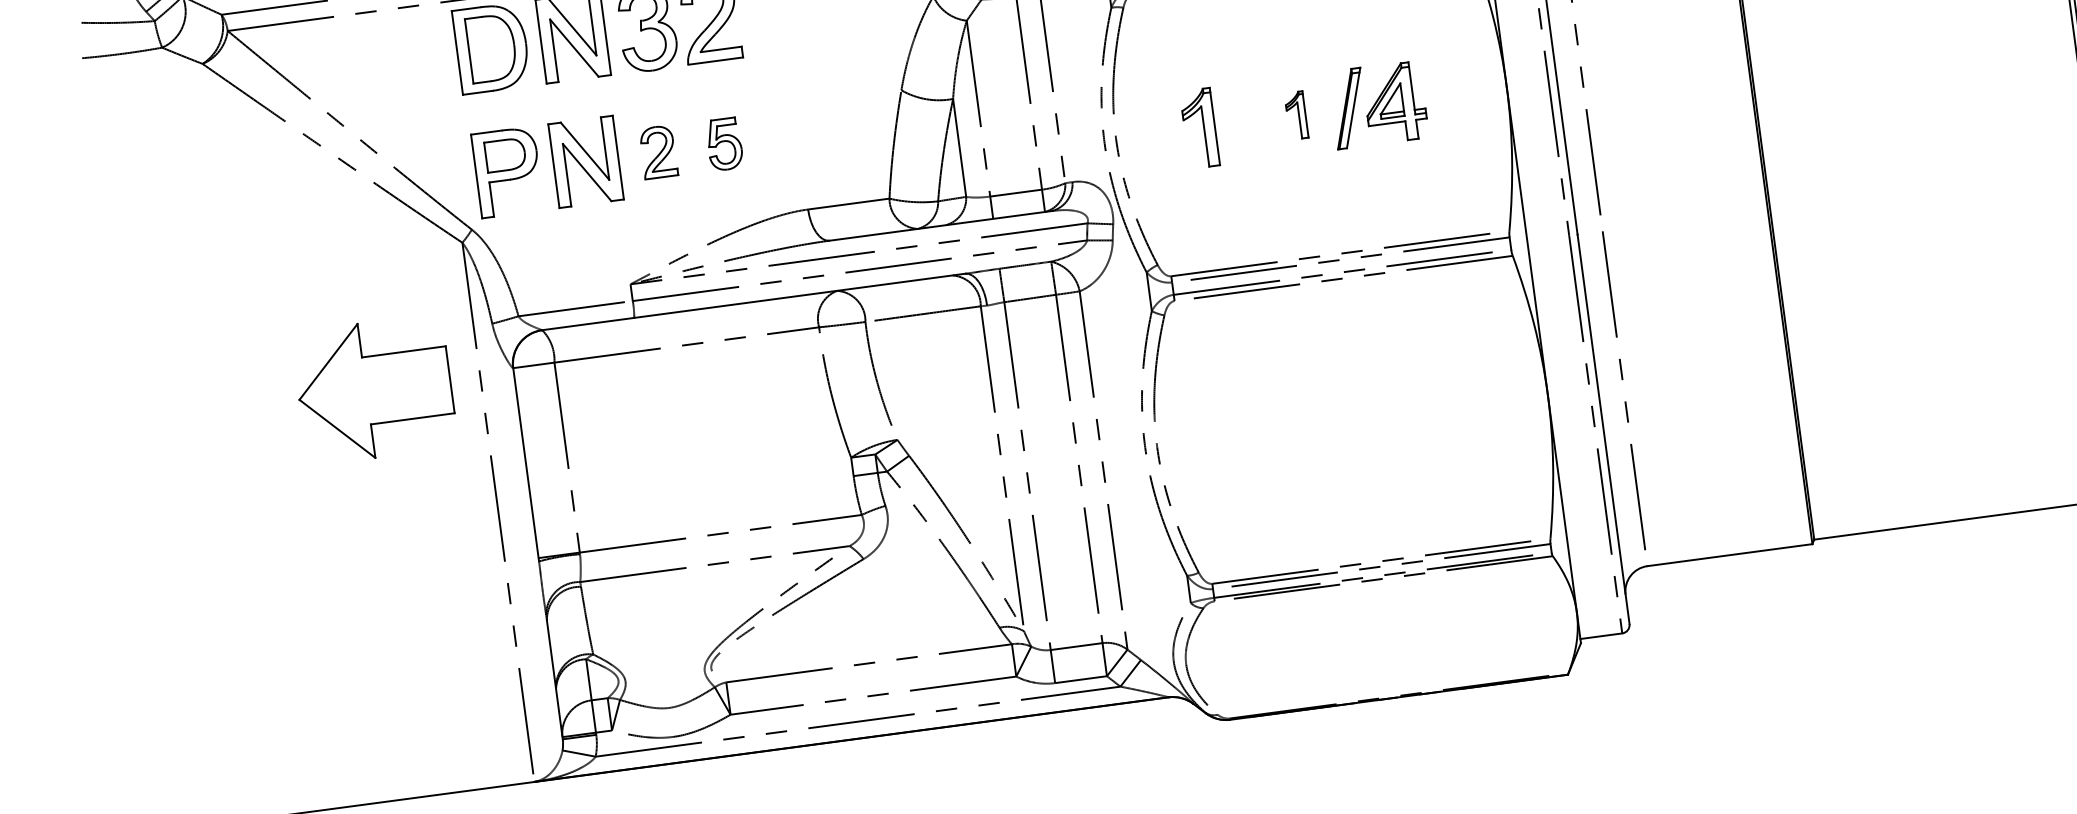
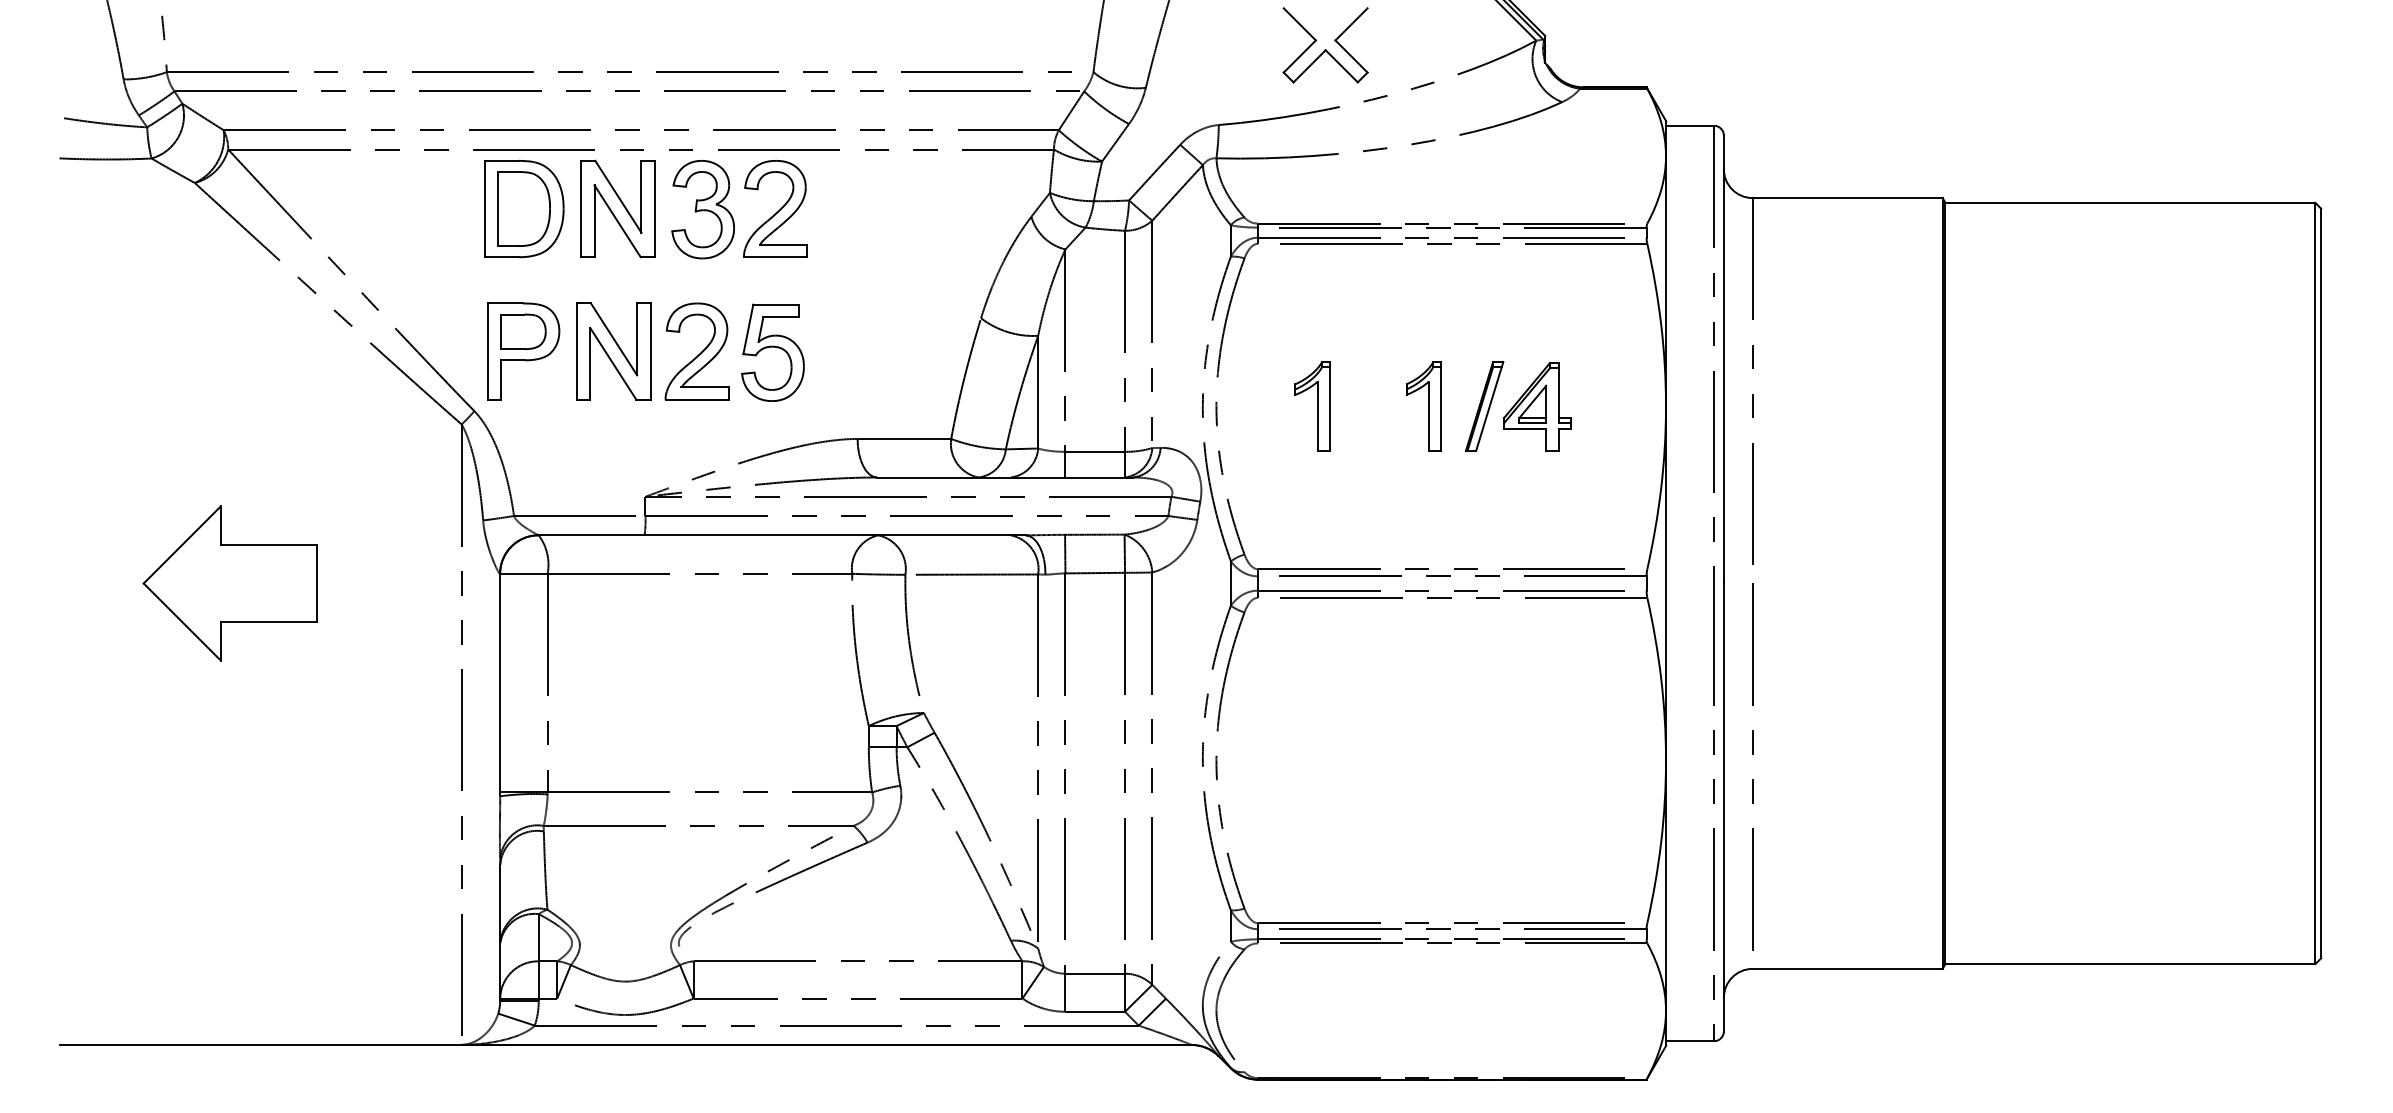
part: (1296, 115) -> (1423, 406), size x1.67
part: (724, 144) -> (772, 352), size x1.67
part: (658, 152) -> (696, 351), size x1.67
part: (374, 389) -> (229, 583), moved

